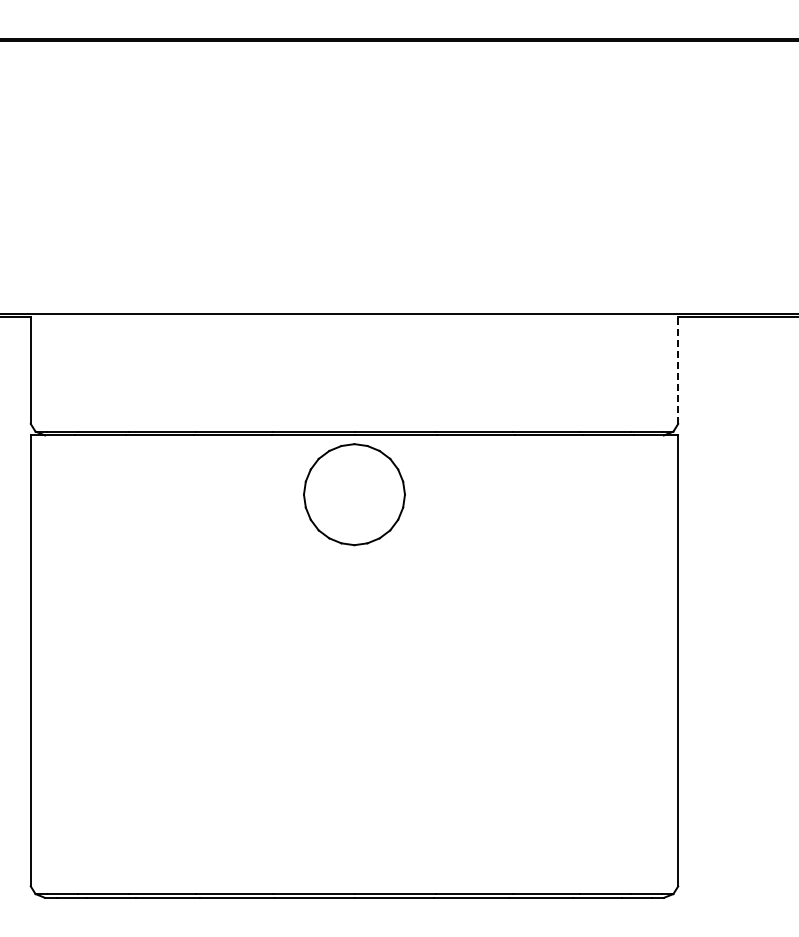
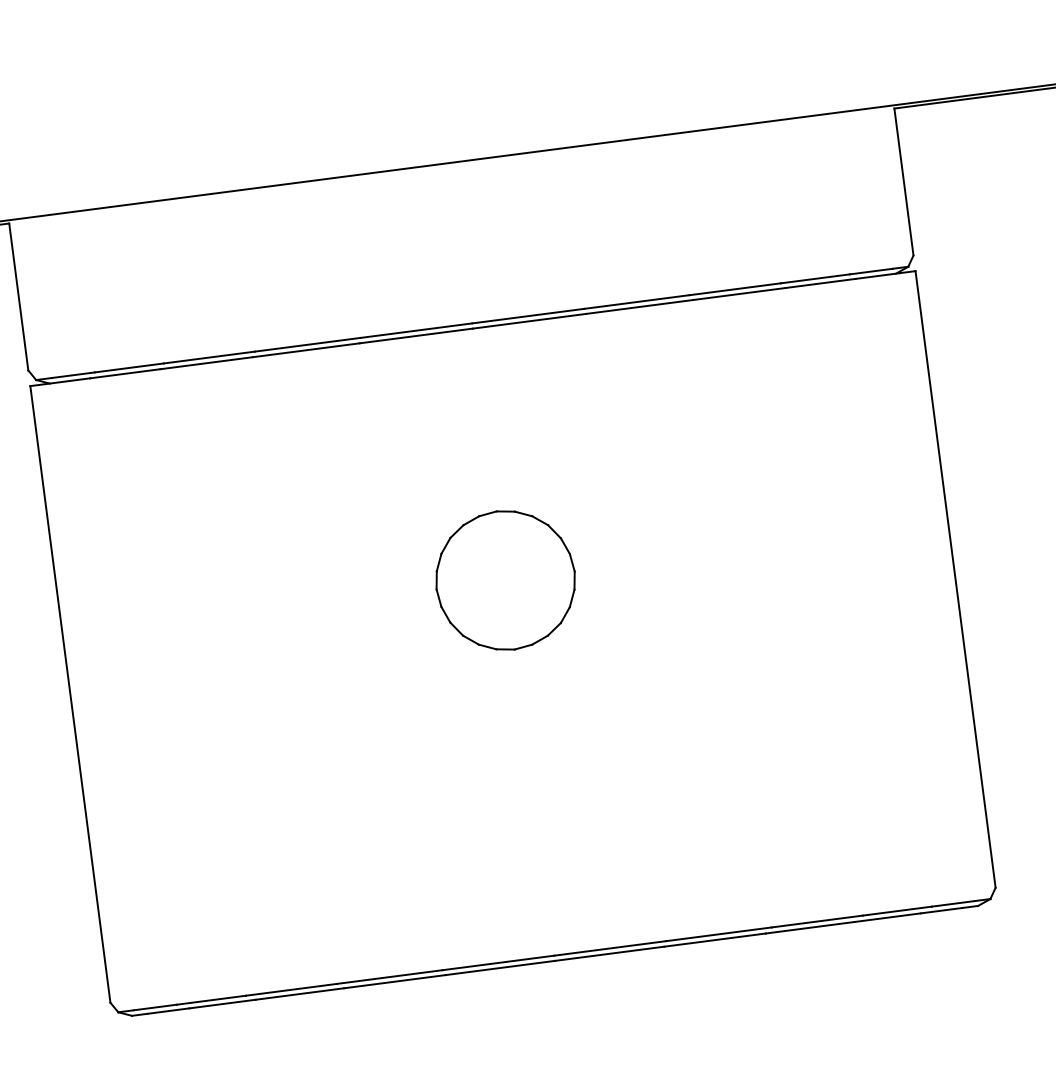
line: (678, 370) -> (904, 182), dashed -> solid
part: (354, 494) -> (505, 580), moved

